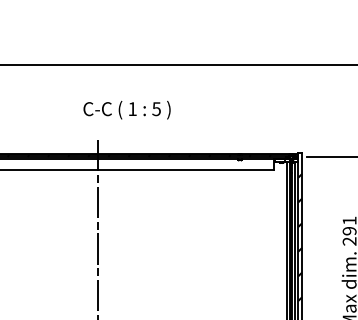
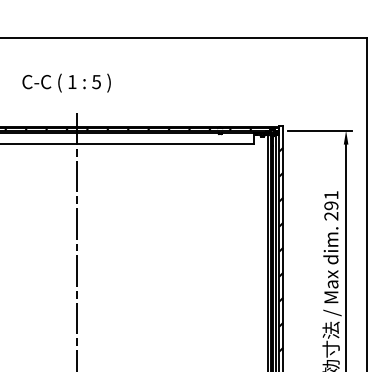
text: (126, 109) -> (66, 82), moved

